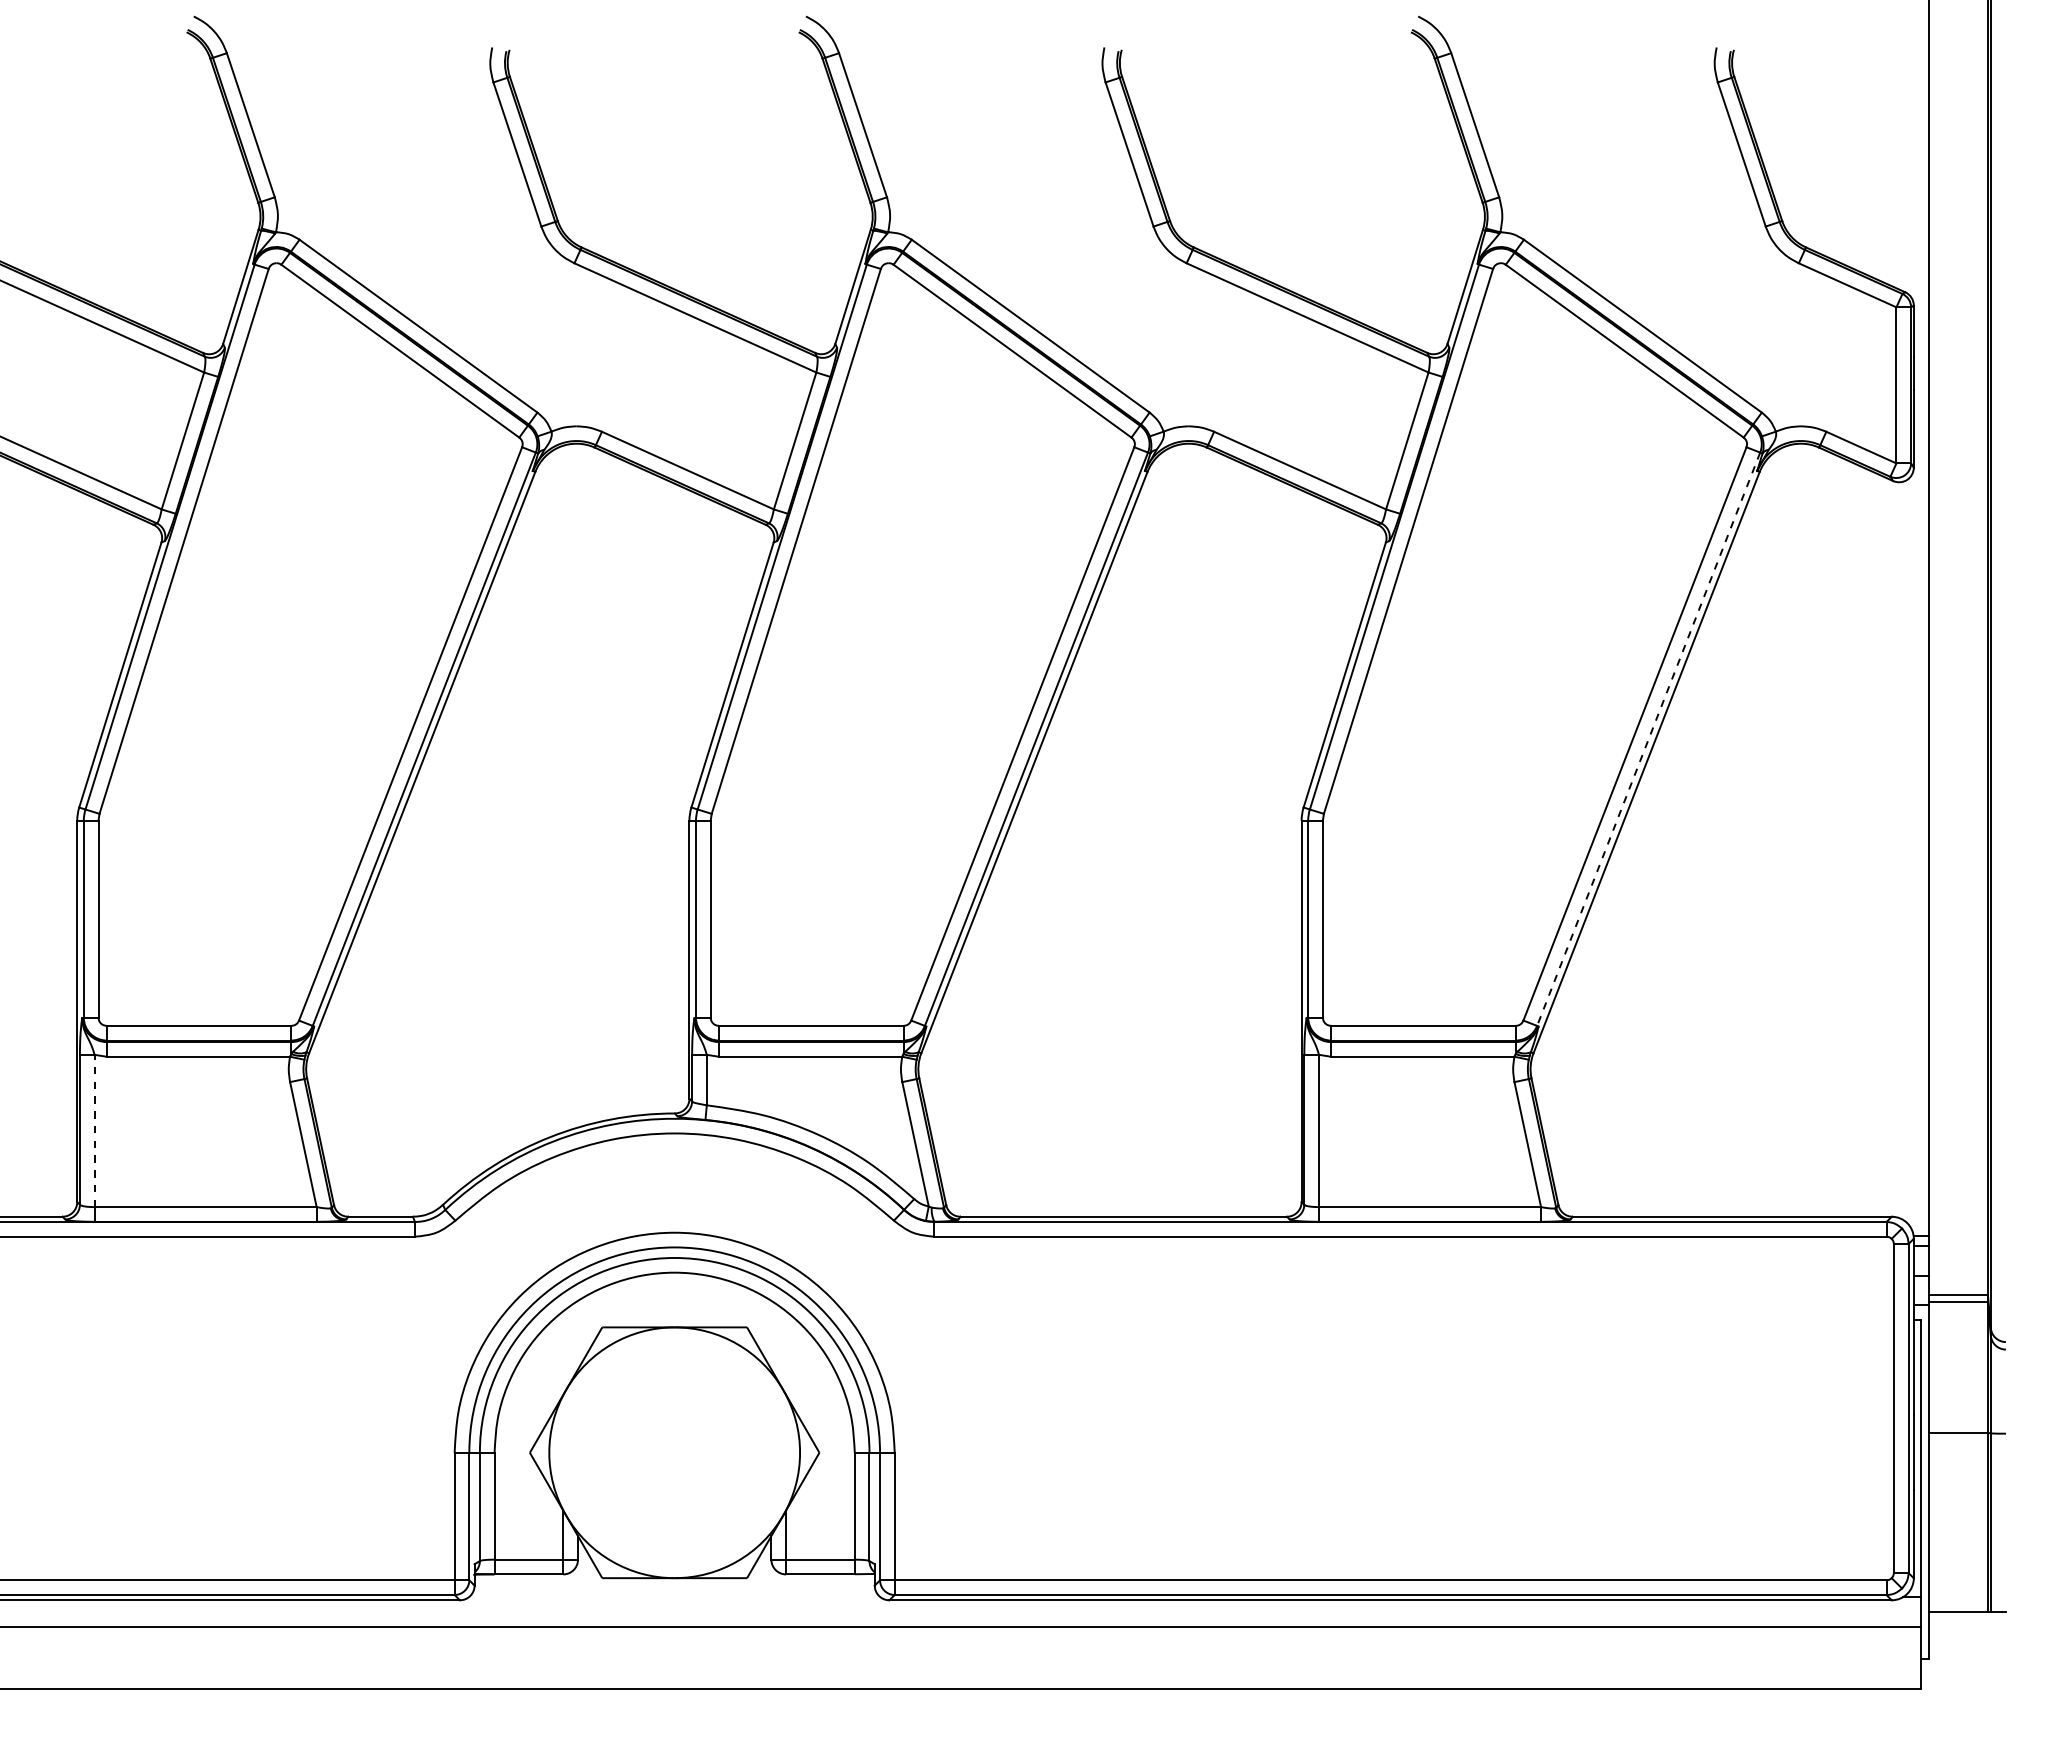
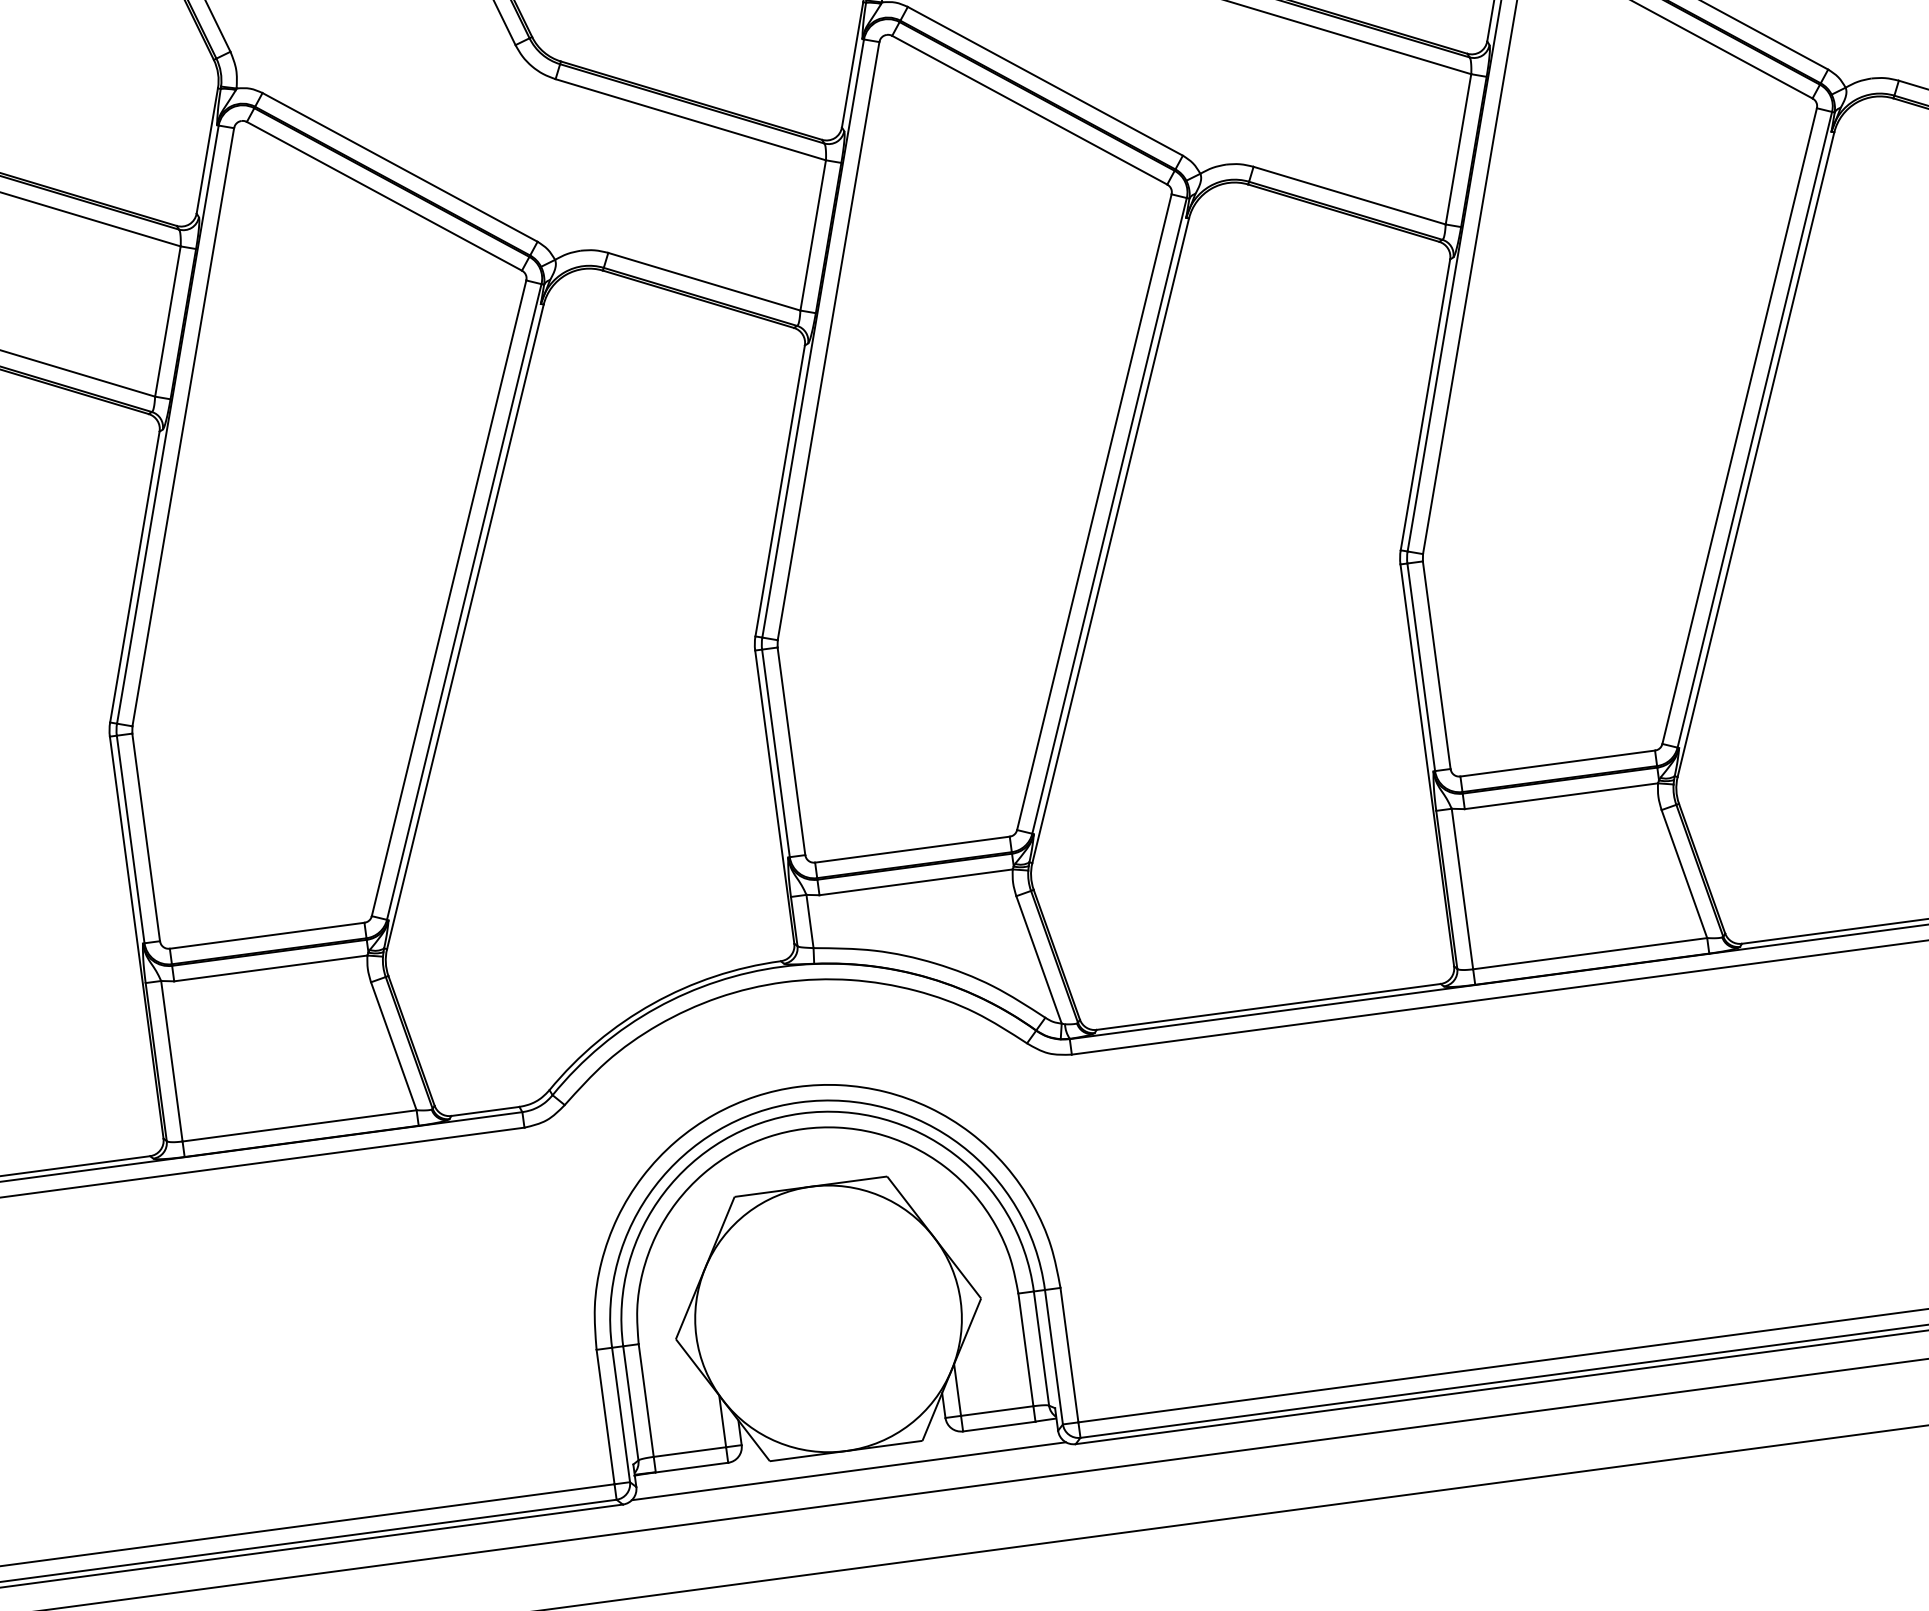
line: (1648, 739) -> (1754, 430), dashed -> solid
line: (94, 1130) -> (171, 1060), dashed -> solid
line: (674, 1597) -> (848, 1471), added

